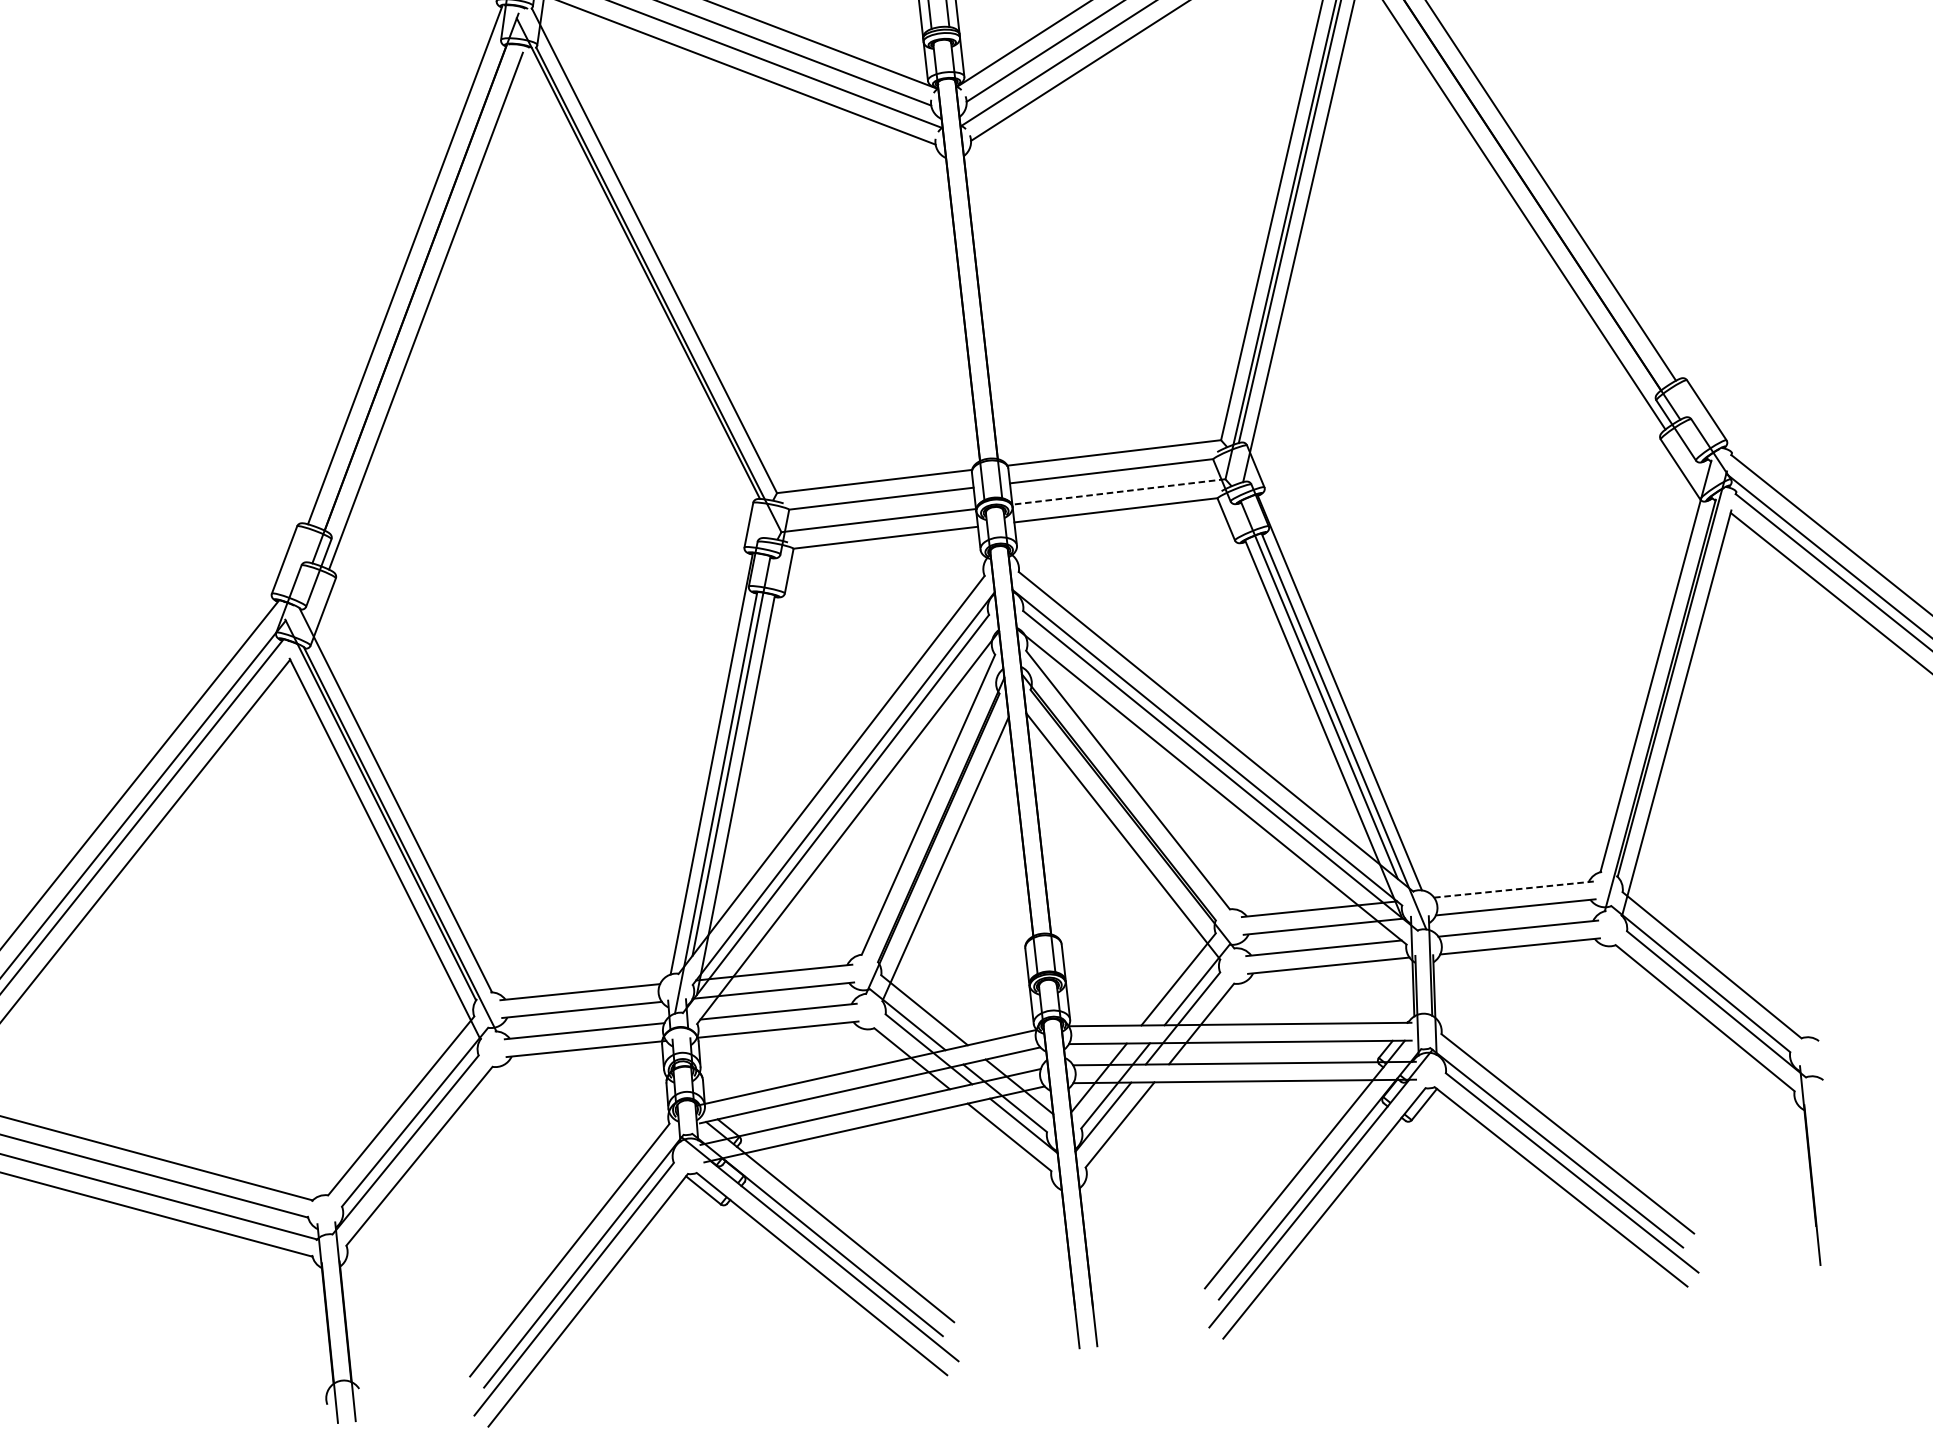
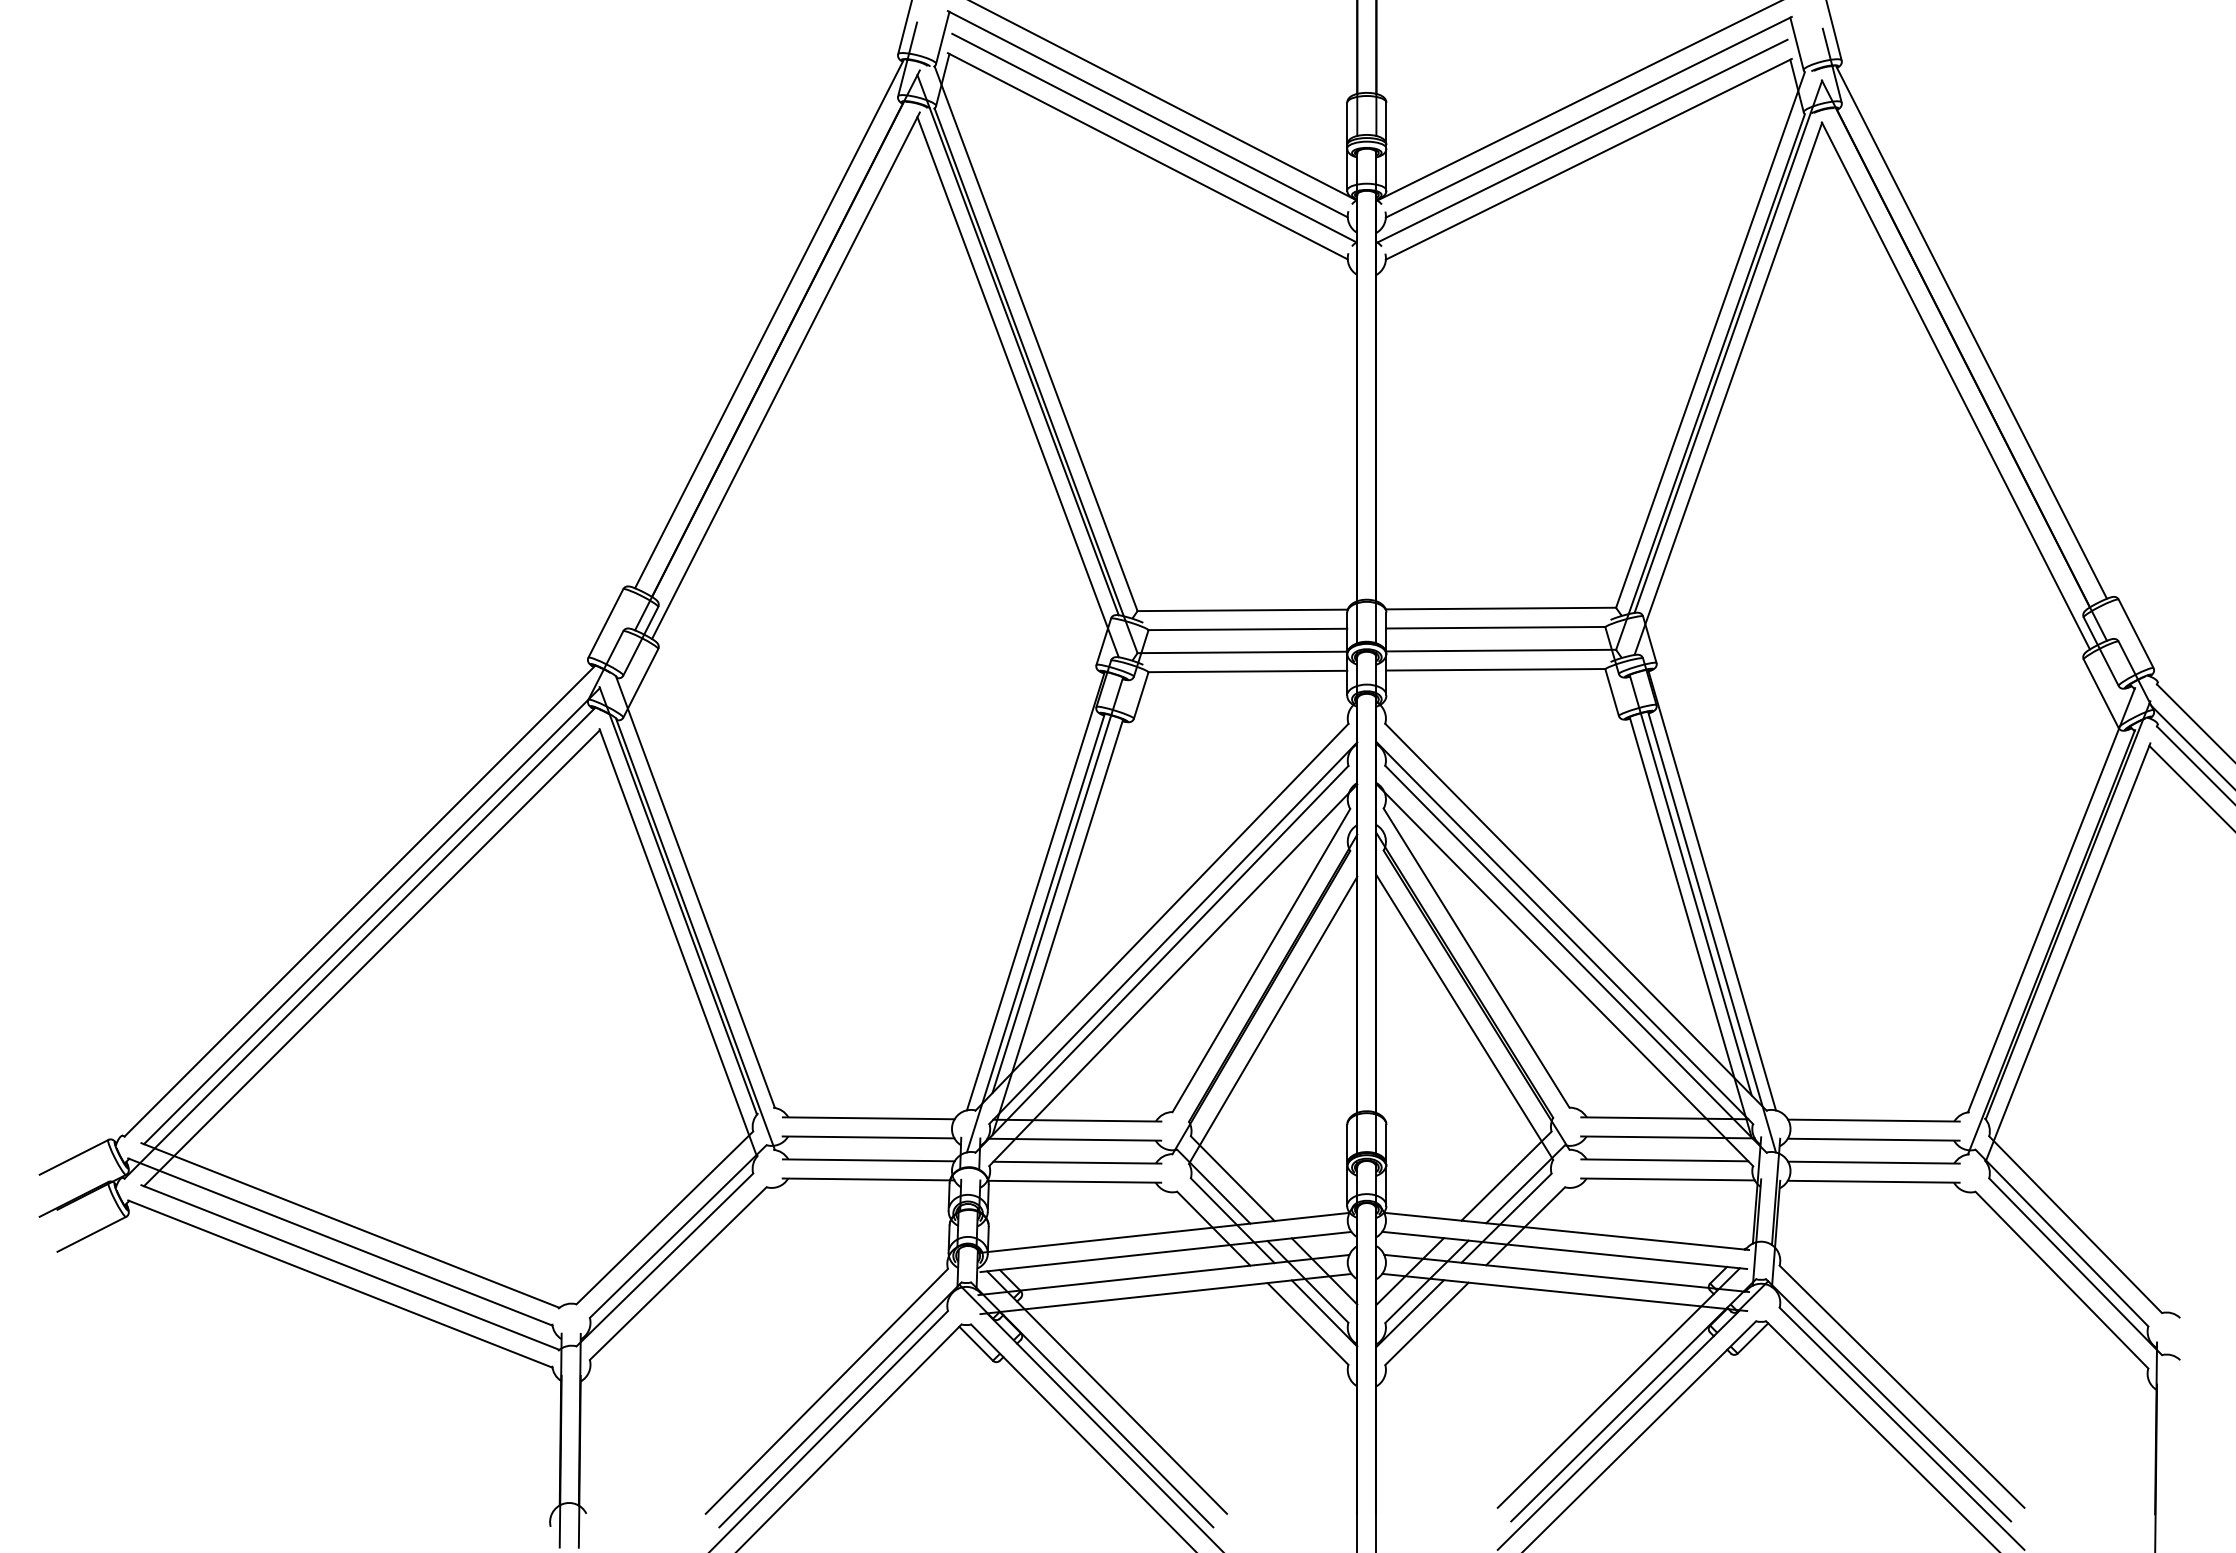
line: (642, 298) -> (1017, 387), added
line: (1118, 491) -> (1500, 650), dashed -> solid
line: (1513, 889) -> (1873, 1120), dashed -> solid

